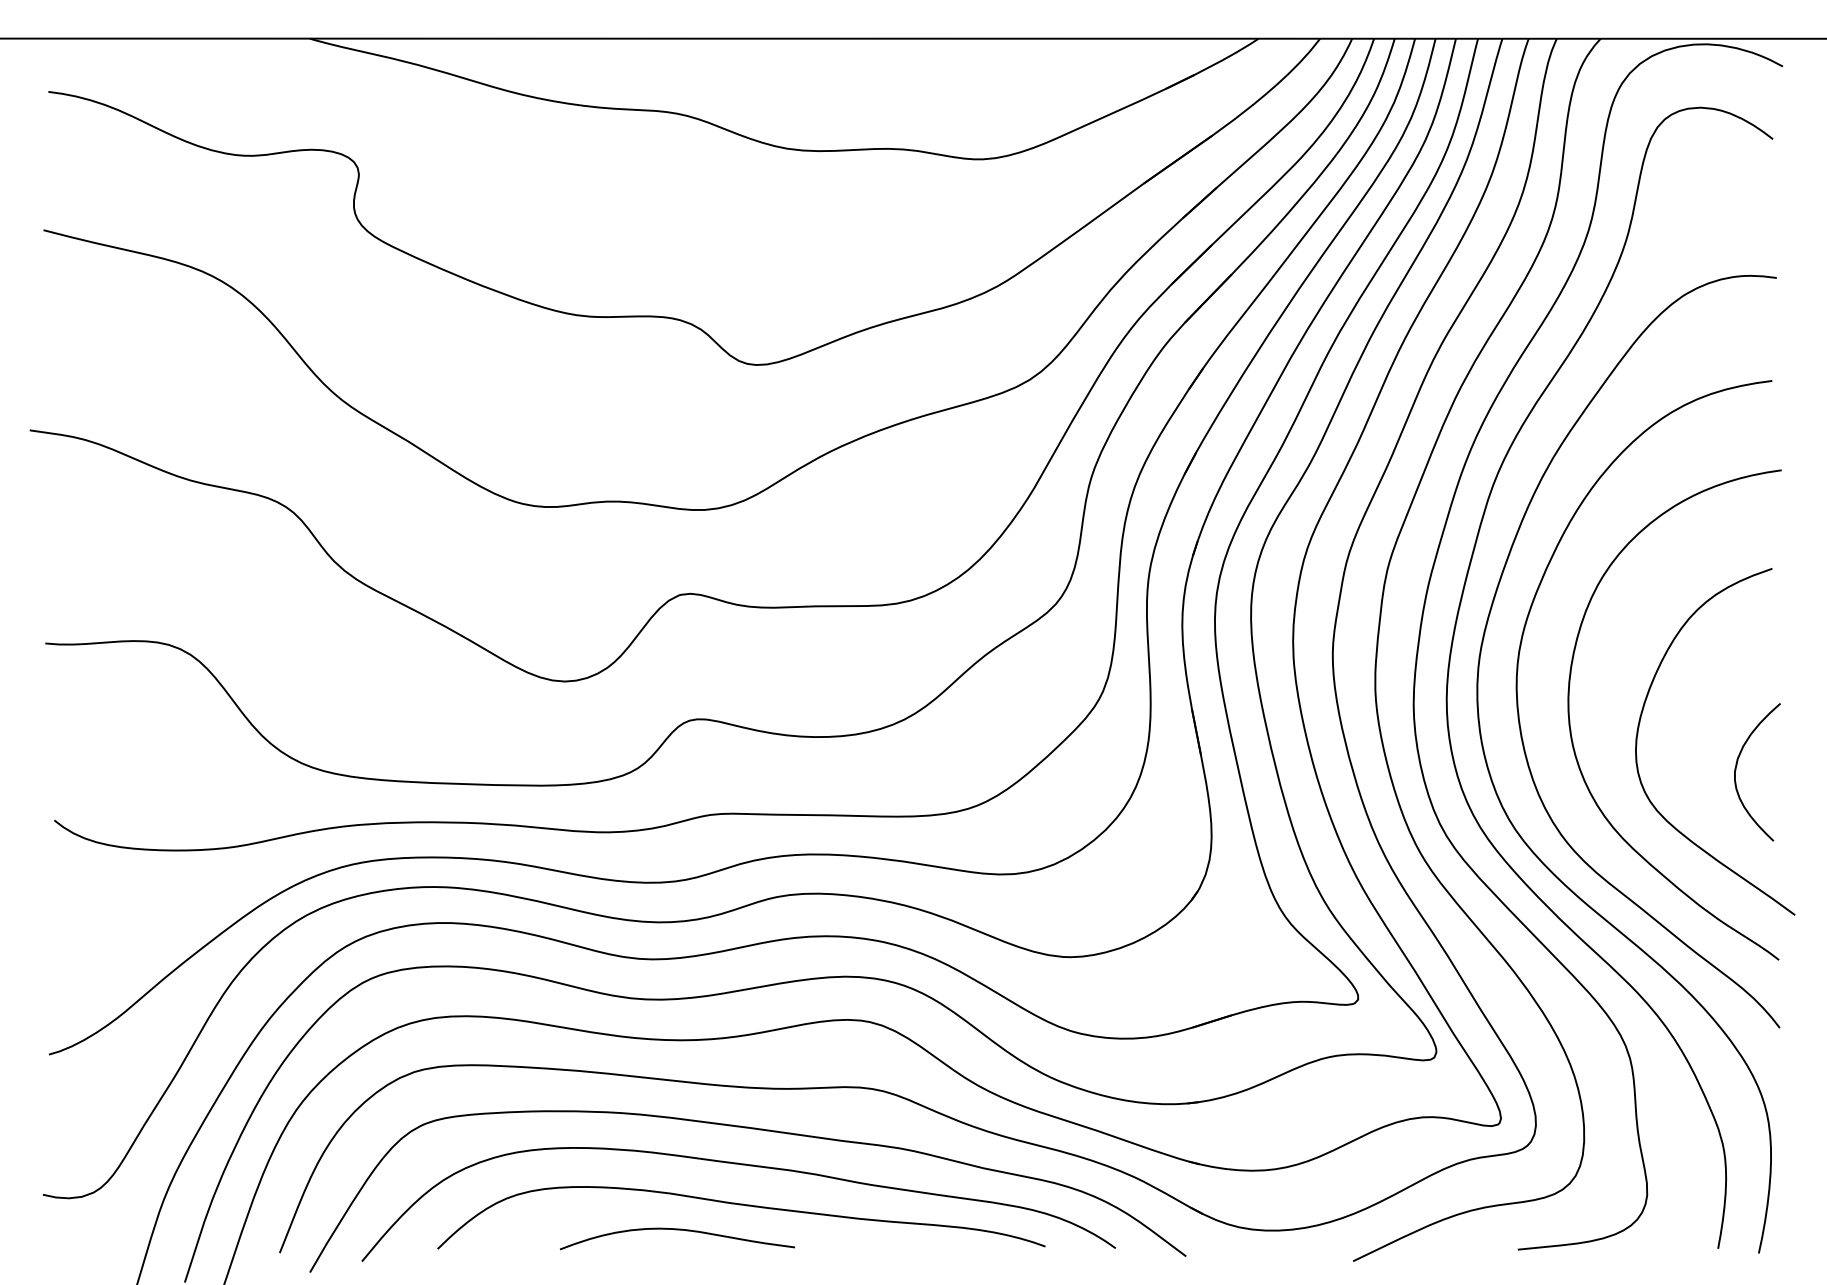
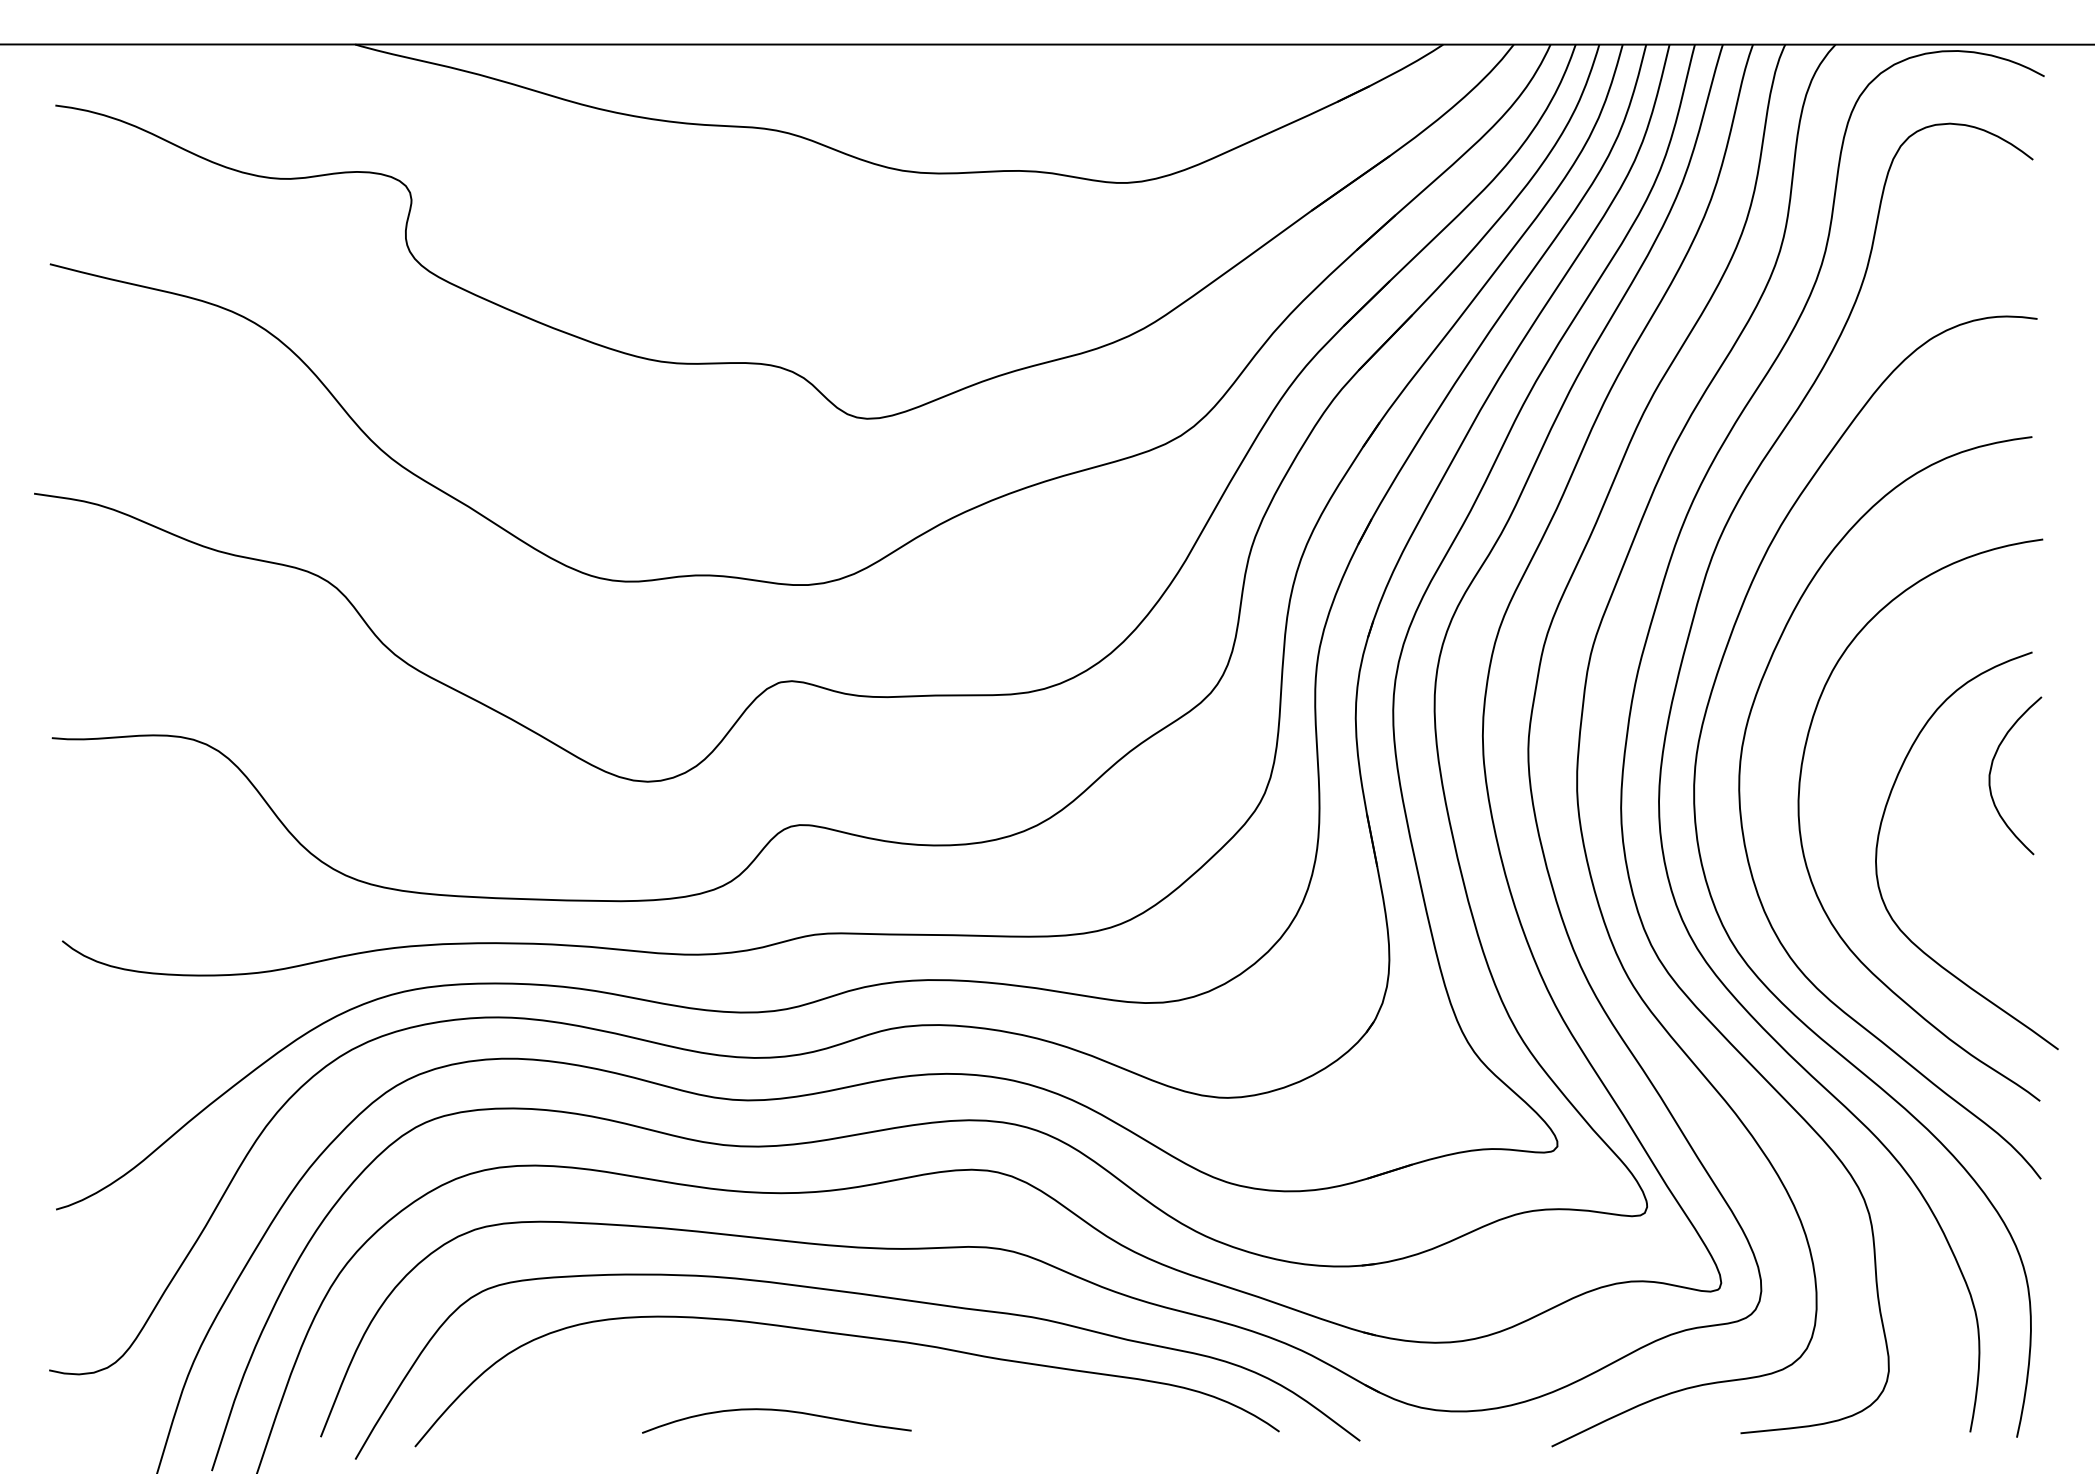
curve: (1736, 768) -> (1991, 771), moved
curve: (740, 1205) -> (849, 1382), removed

